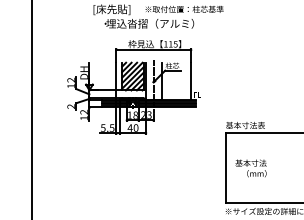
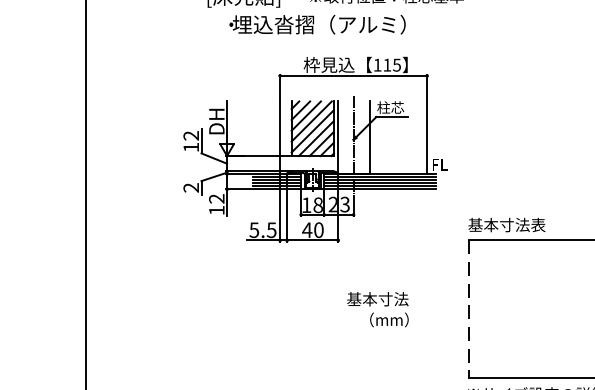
part: (133, 87) -> (313, 150), moved
line: (226, 168) -> (469, 309), solid -> dashed
text: (250, 168) -> (376, 309), moved

